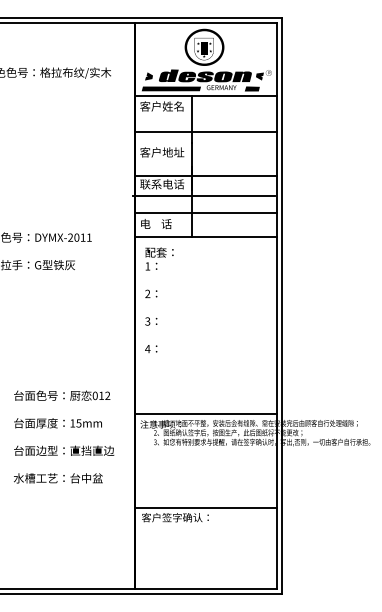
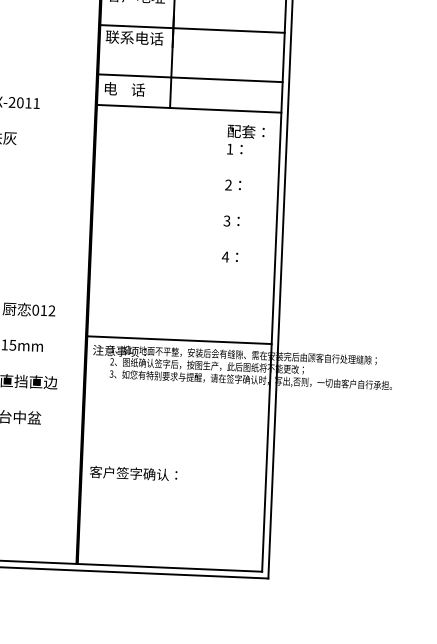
line: (203, 196) -> (187, 56), removed
text: (159, 299) -> (243, 192), moved
line: (205, 507) -> (173, 461), removed

